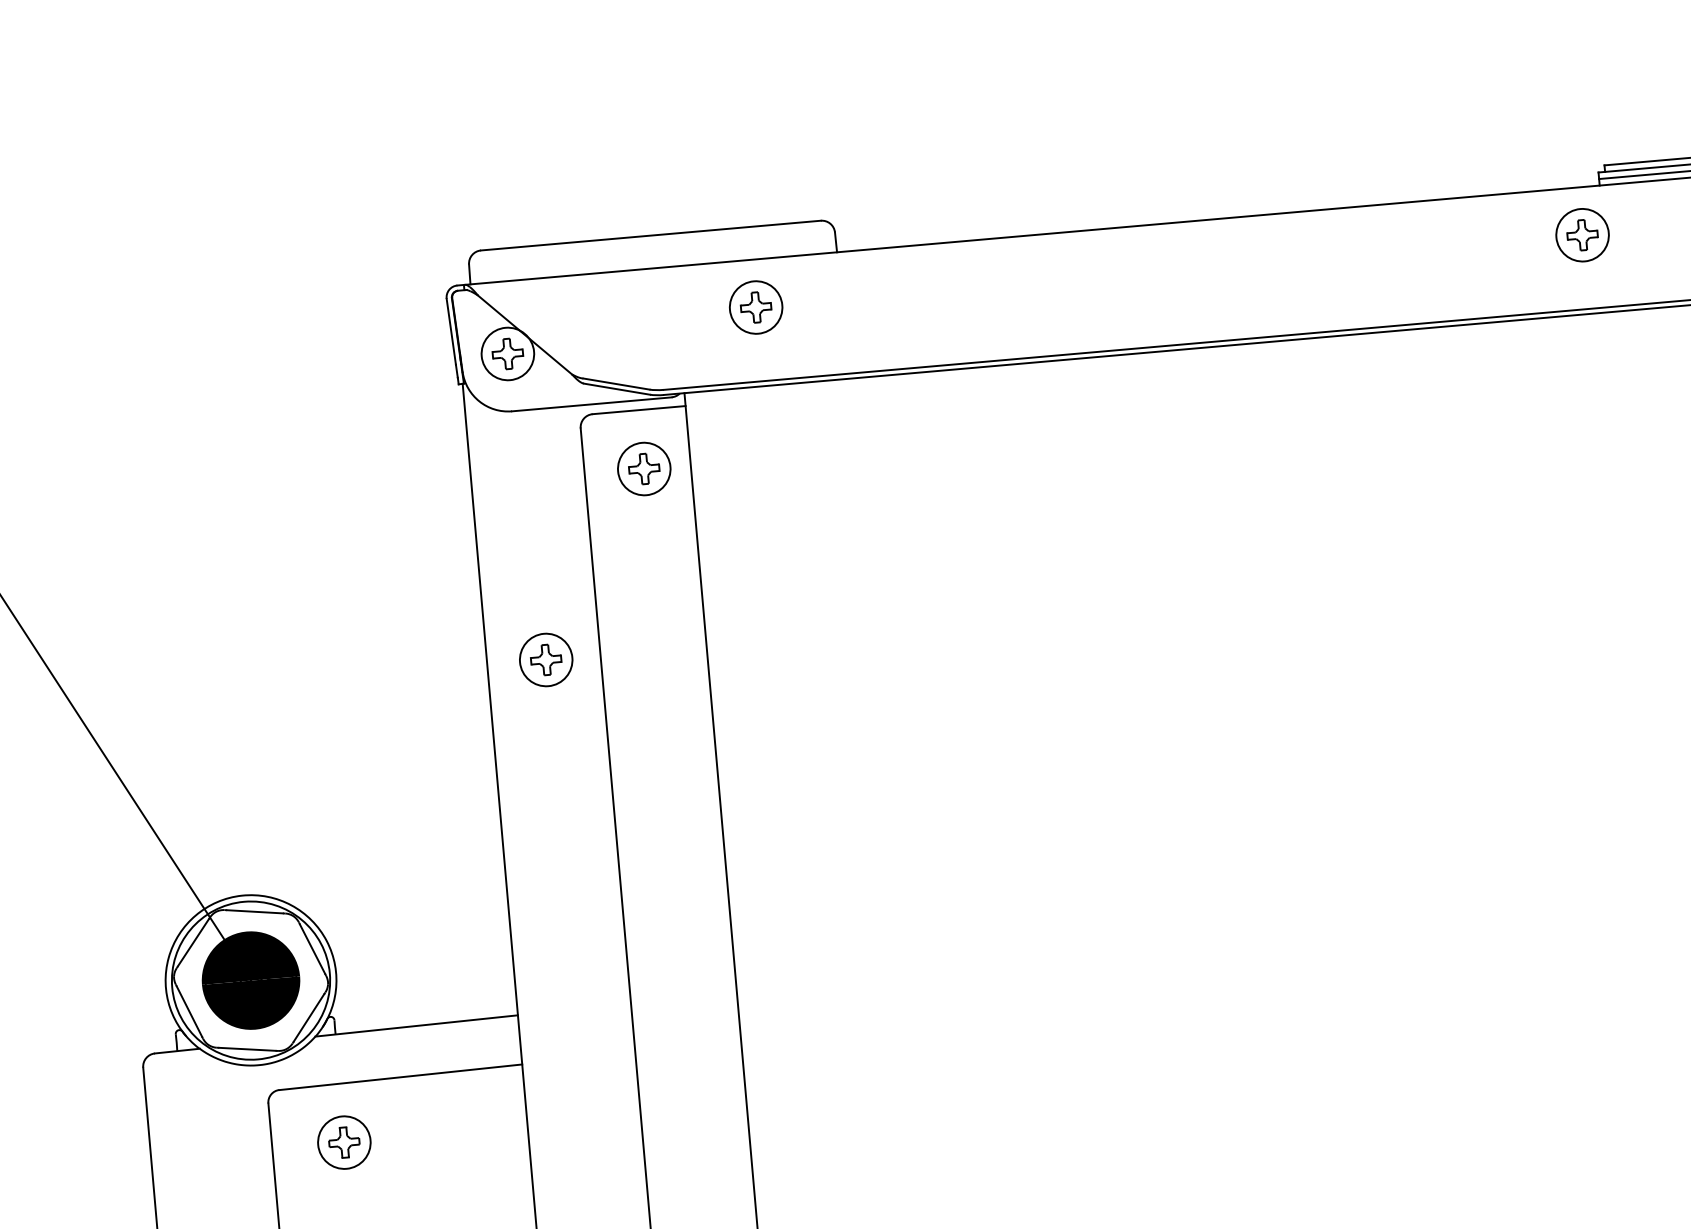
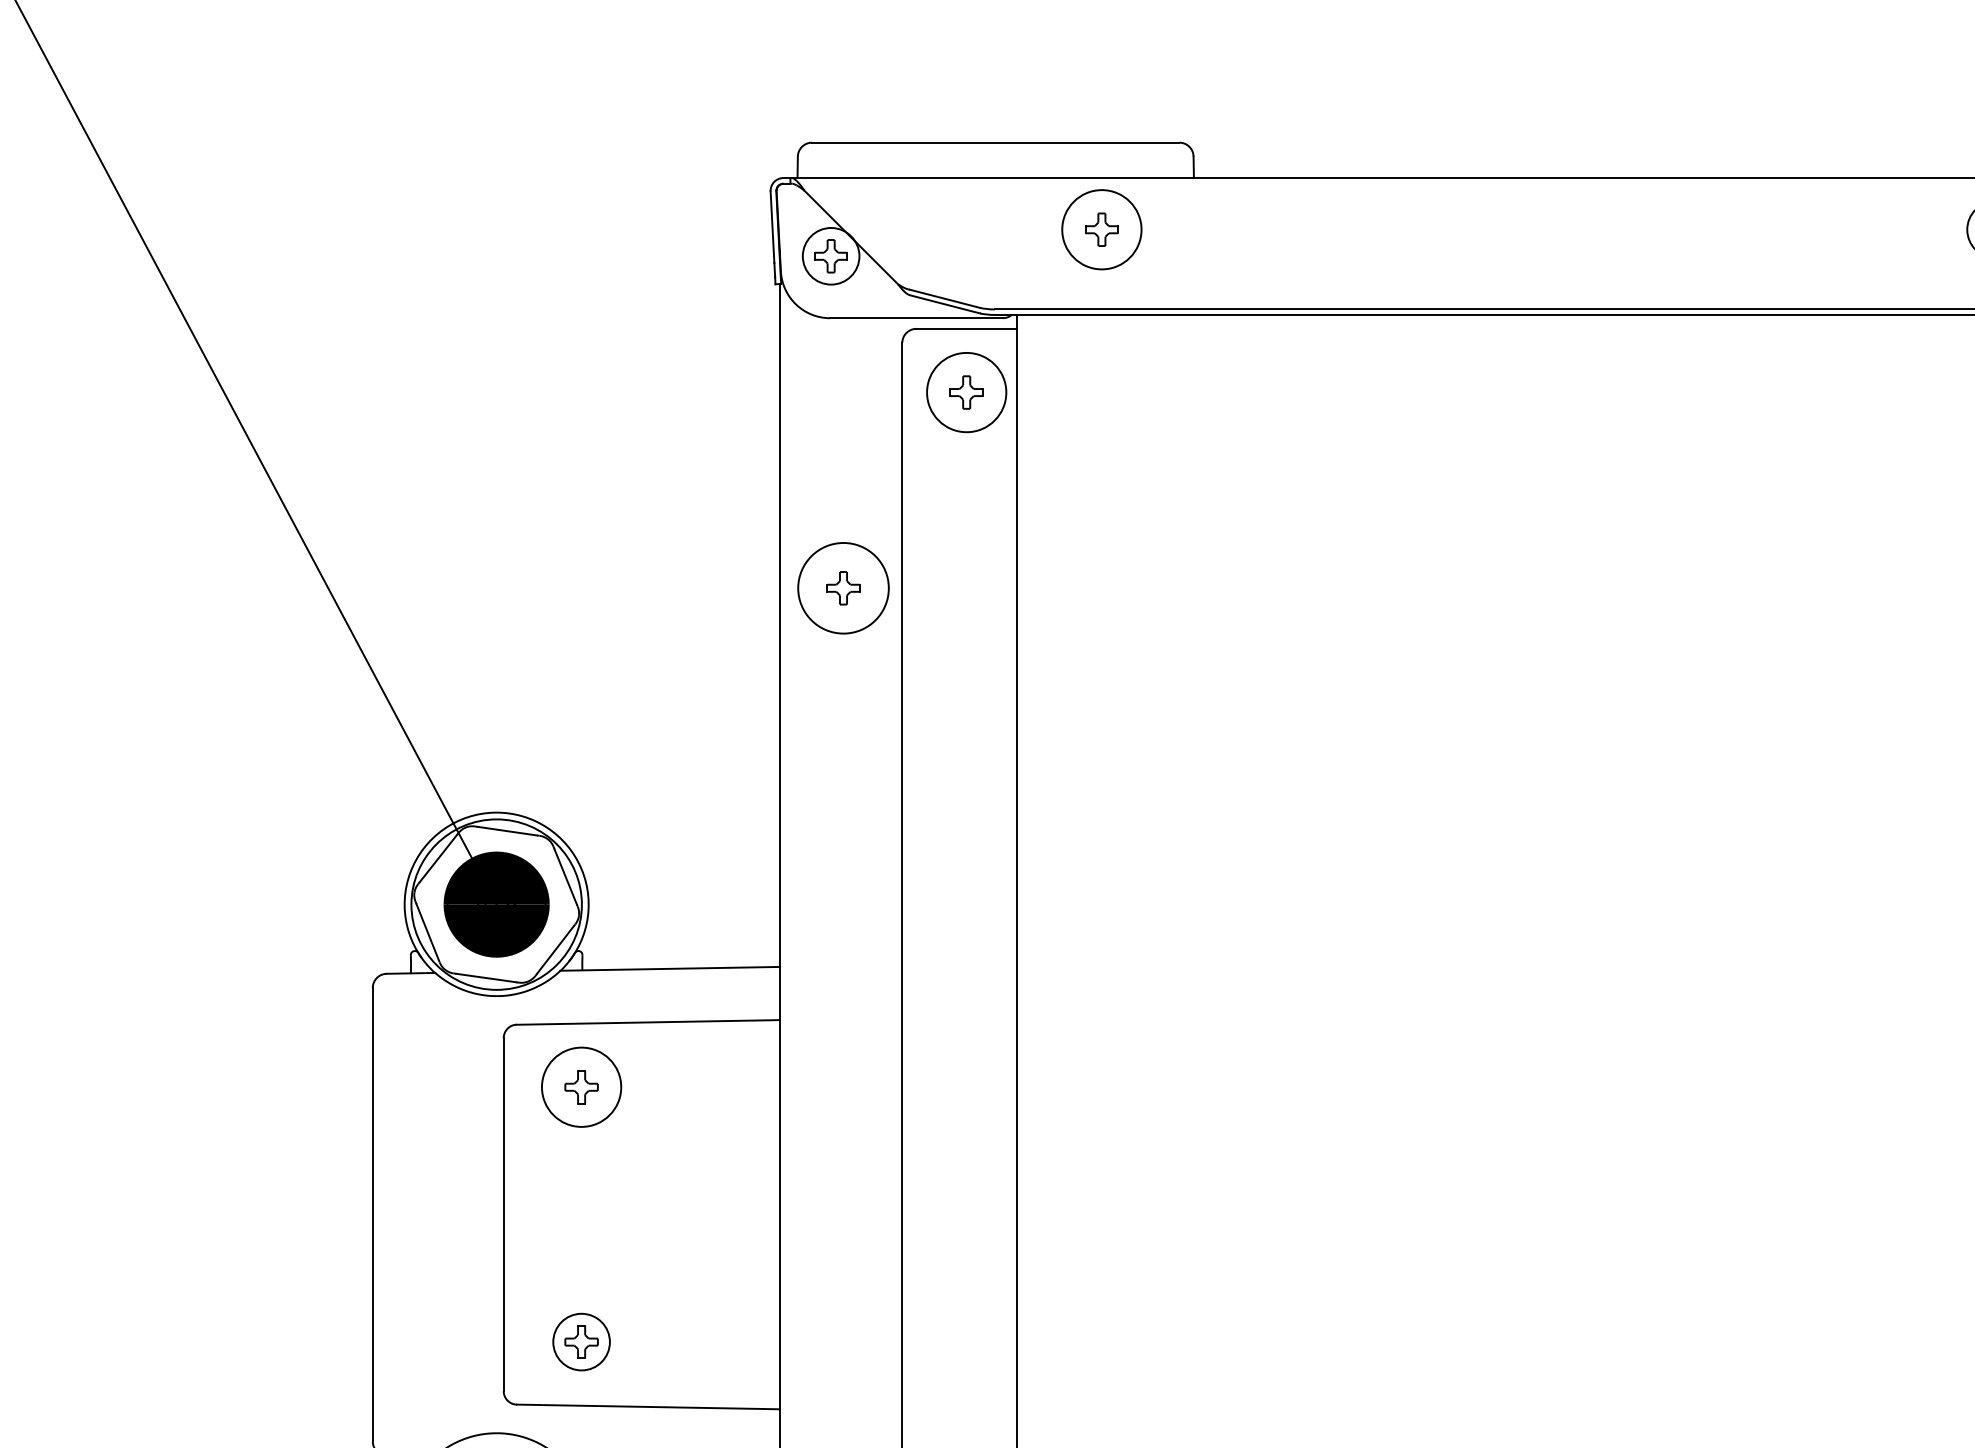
circle: (755, 307) -> (1101, 229), size x1.4
circle: (644, 468) -> (966, 392), size x1.4
circle: (546, 659) -> (843, 587), size x1.6
circle: (344, 1141) -> (581, 1086), size x1.4

